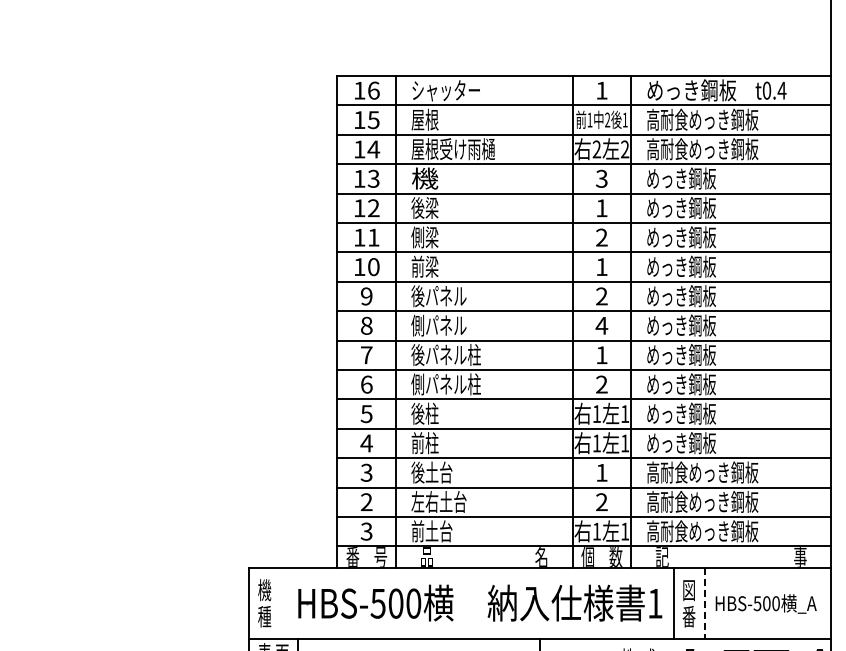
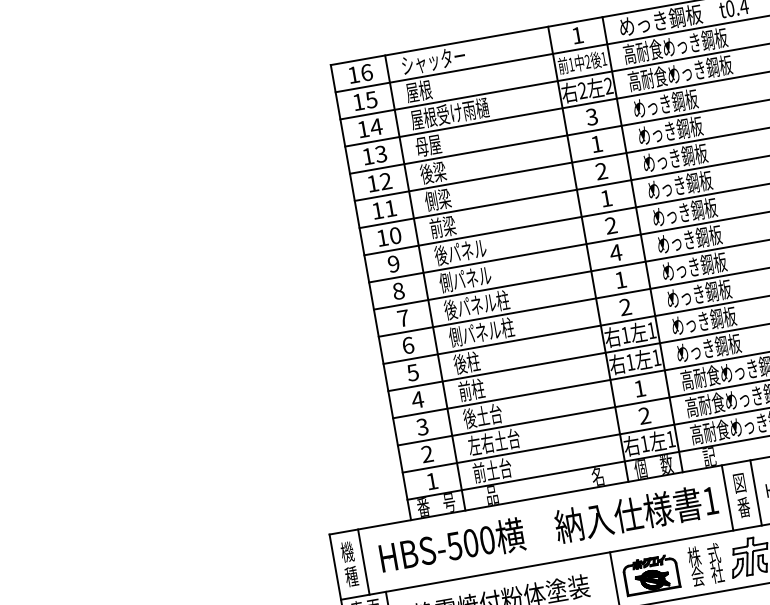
text: (424, 178) -> (428, 145), 機 -> 母屋
text: (366, 531) -> (431, 481), 3 -> 1
line: (280, 603) -> (364, 561), added
line: (704, 604) -> (756, 493), dashed -> solid

